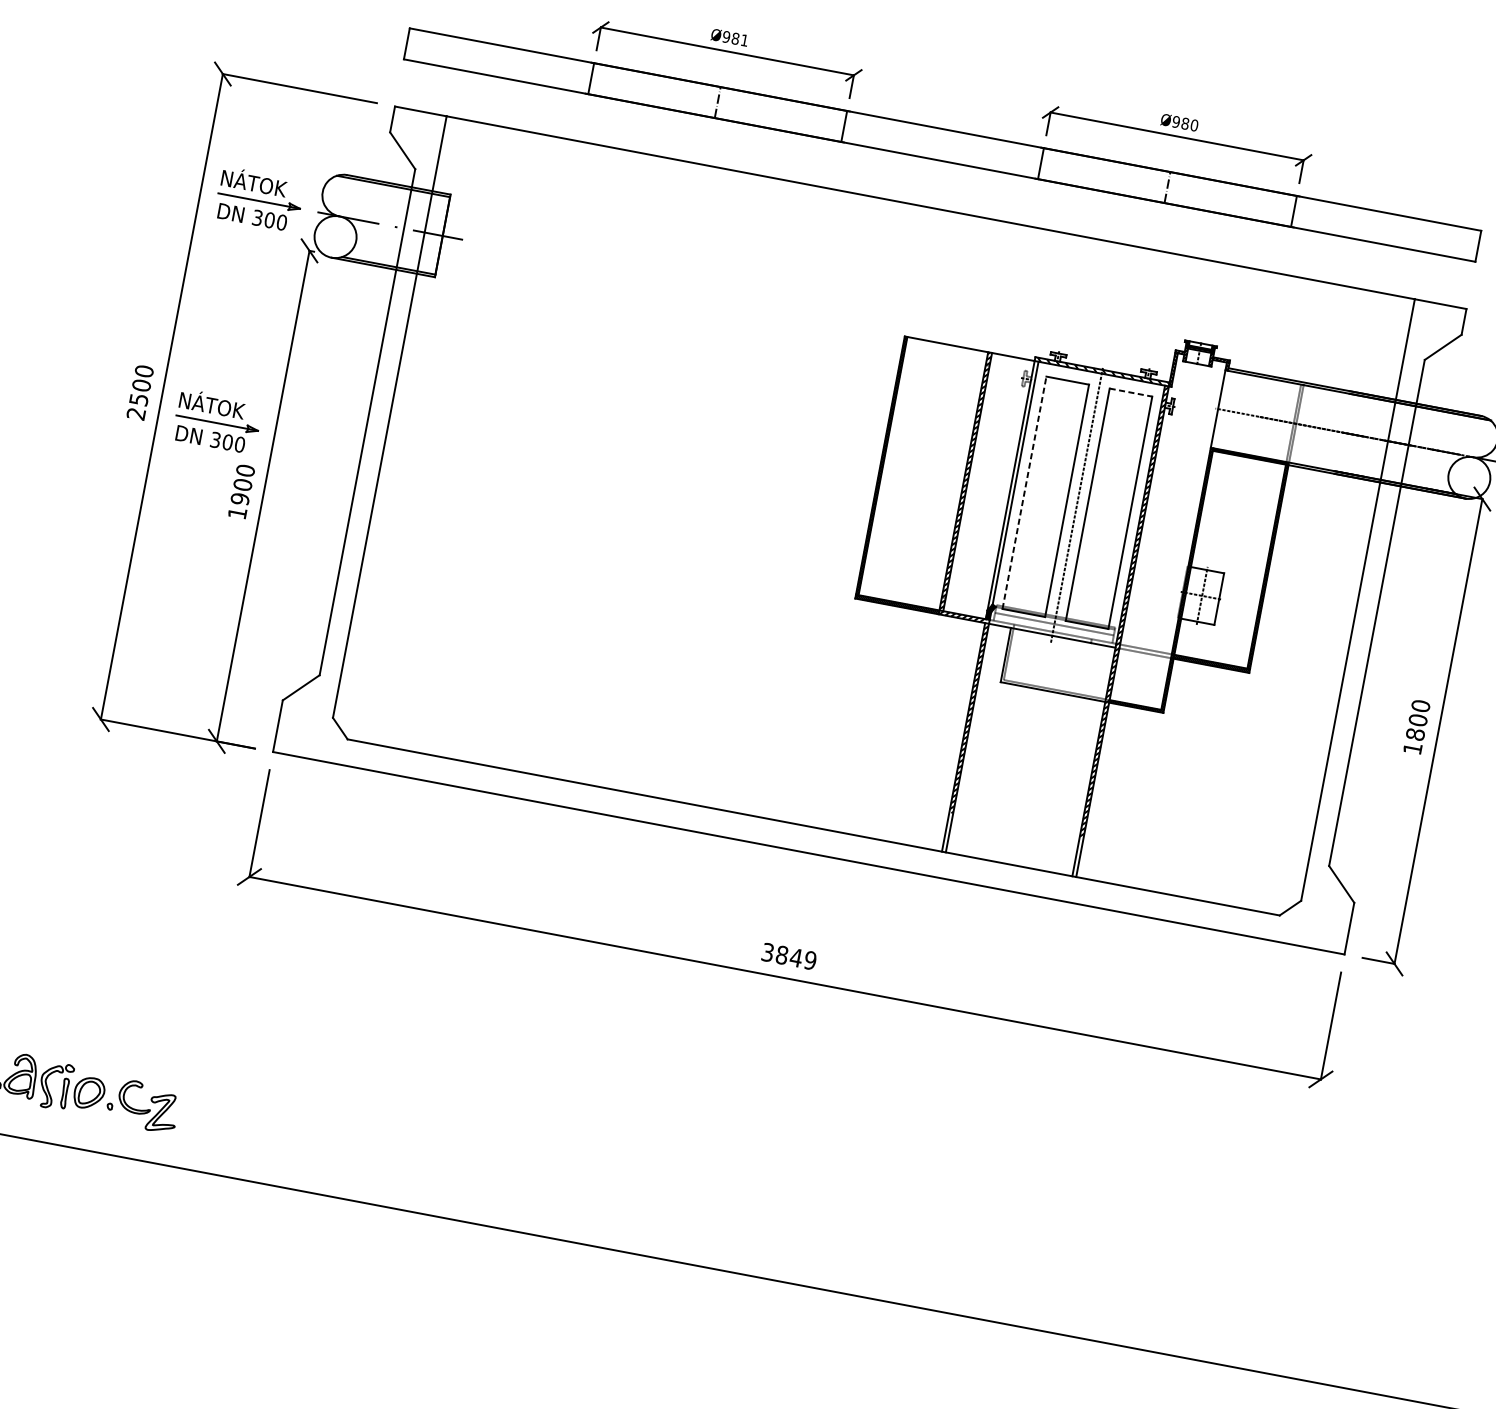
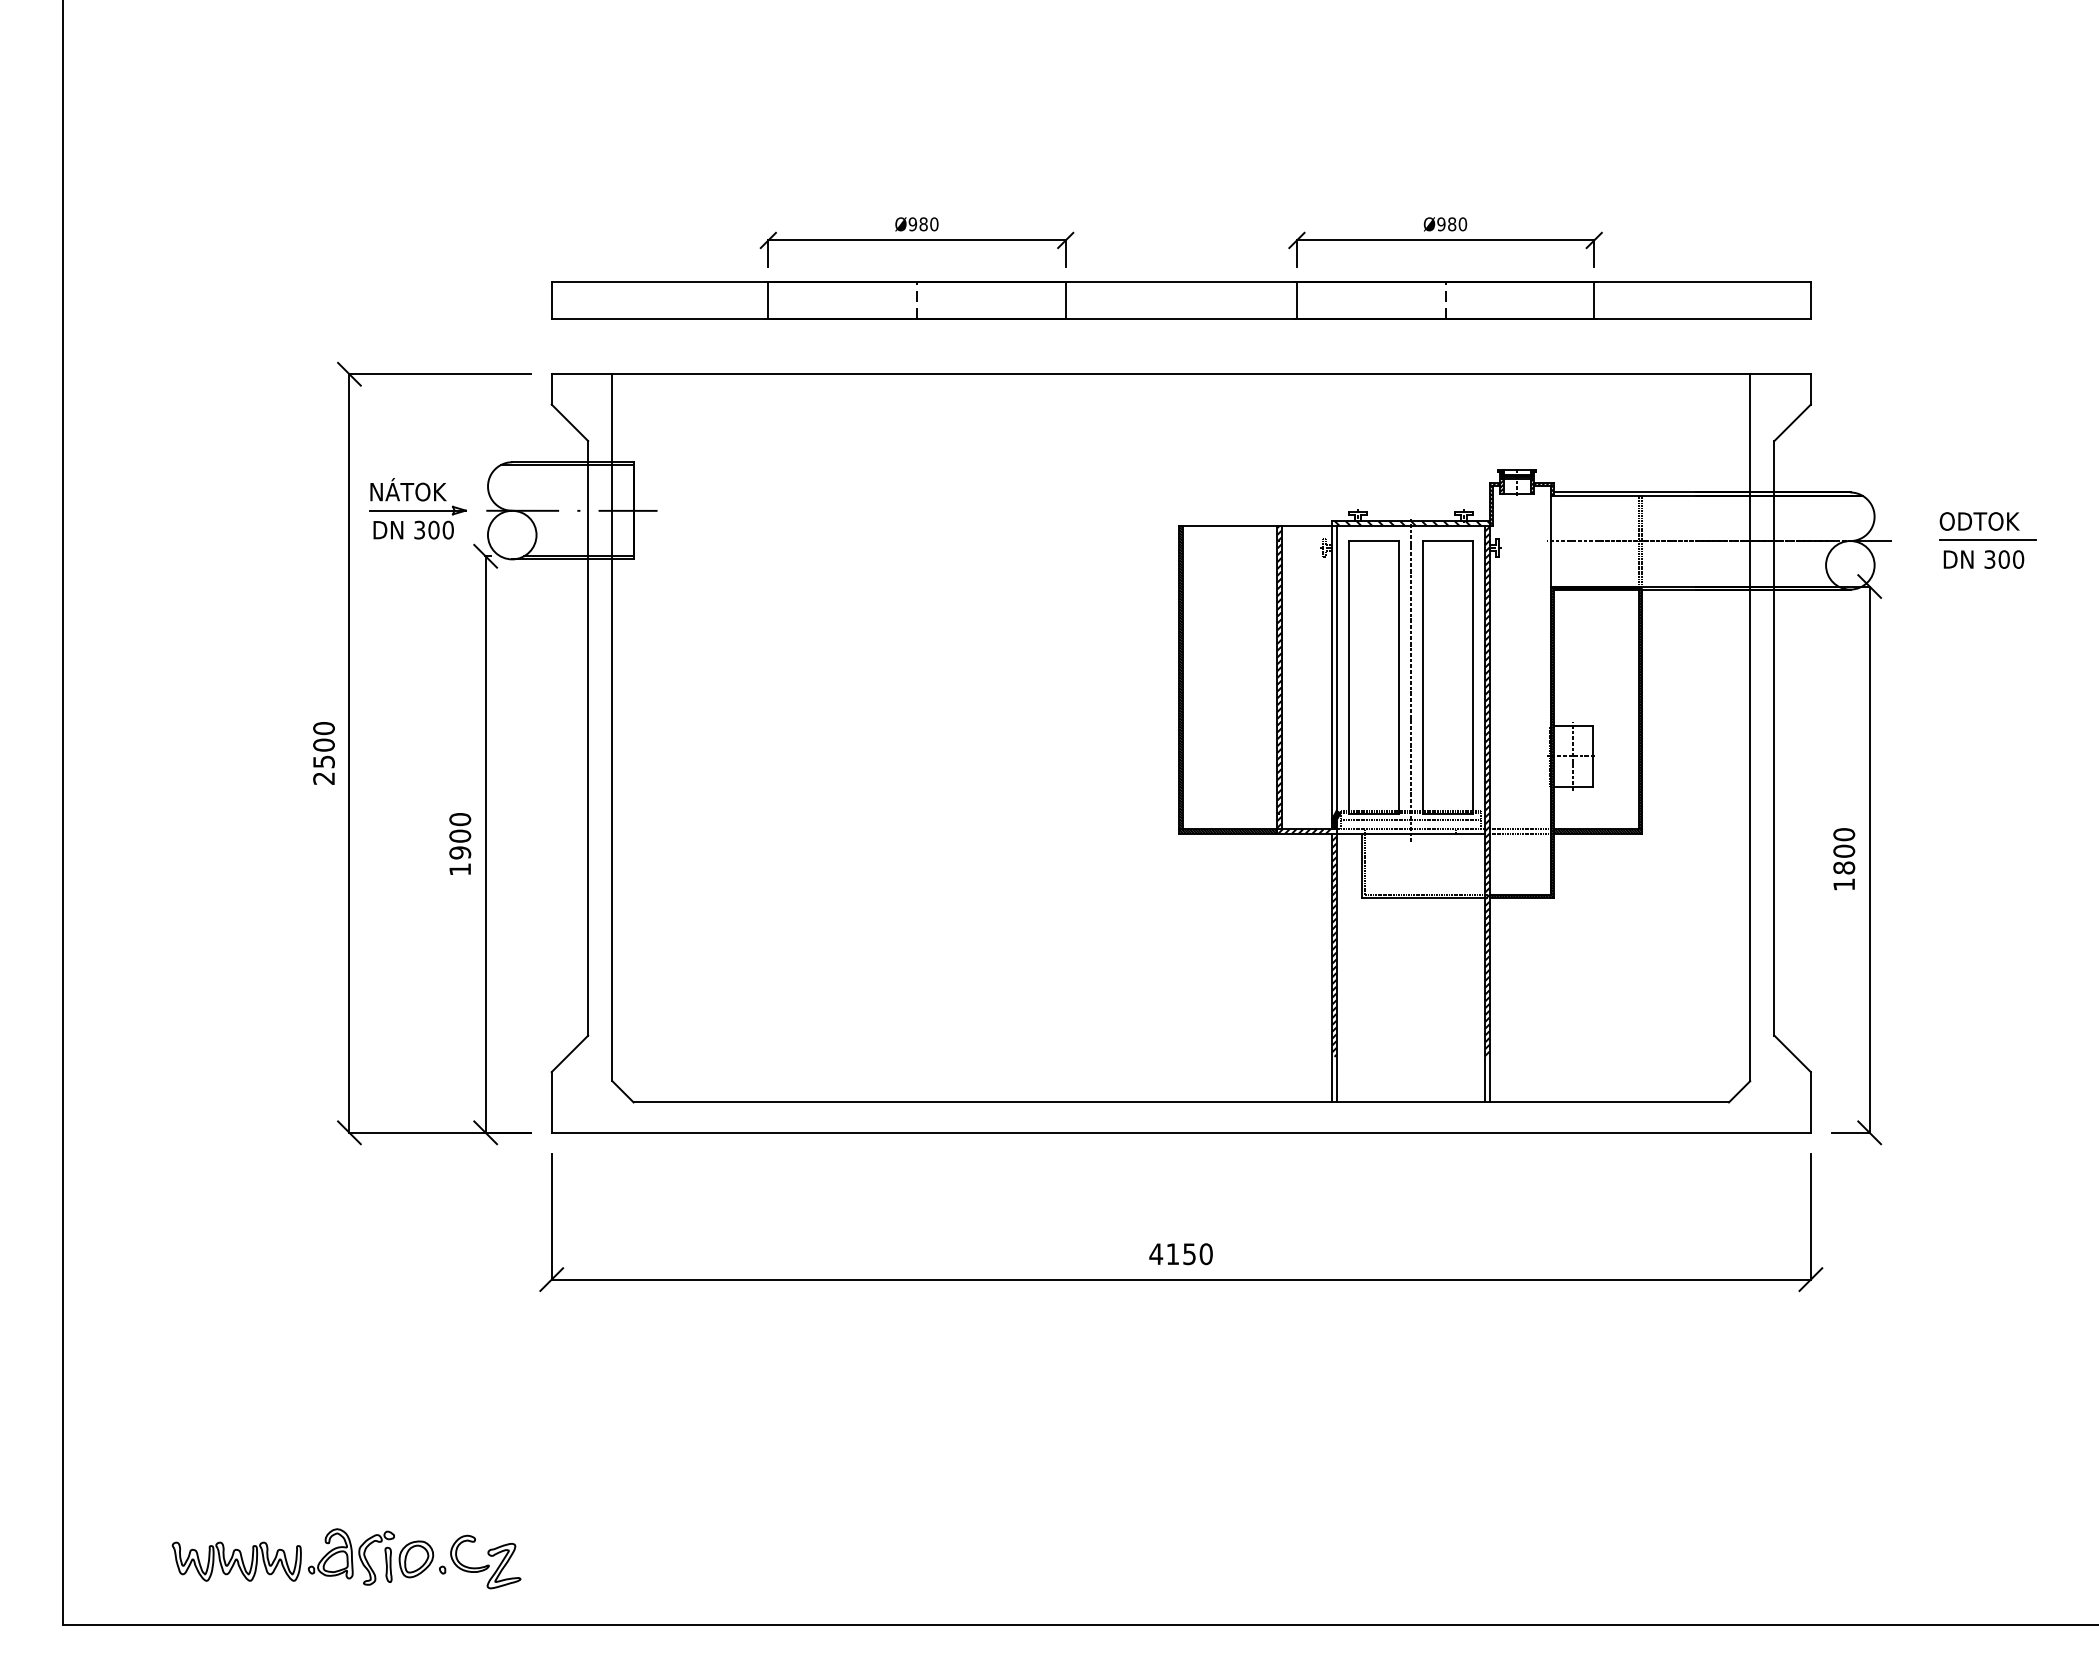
text: (744, 40) -> (934, 224), Ø981 -> Ø980
line: (1131, 393) -> (1448, 541), dashed -> solid
part: (217, 421) -> (417, 769), removed
line: (1024, 492) -> (1348, 677), dashed -> solid
text: (788, 956) -> (1180, 1254), 3849 -> 4150

